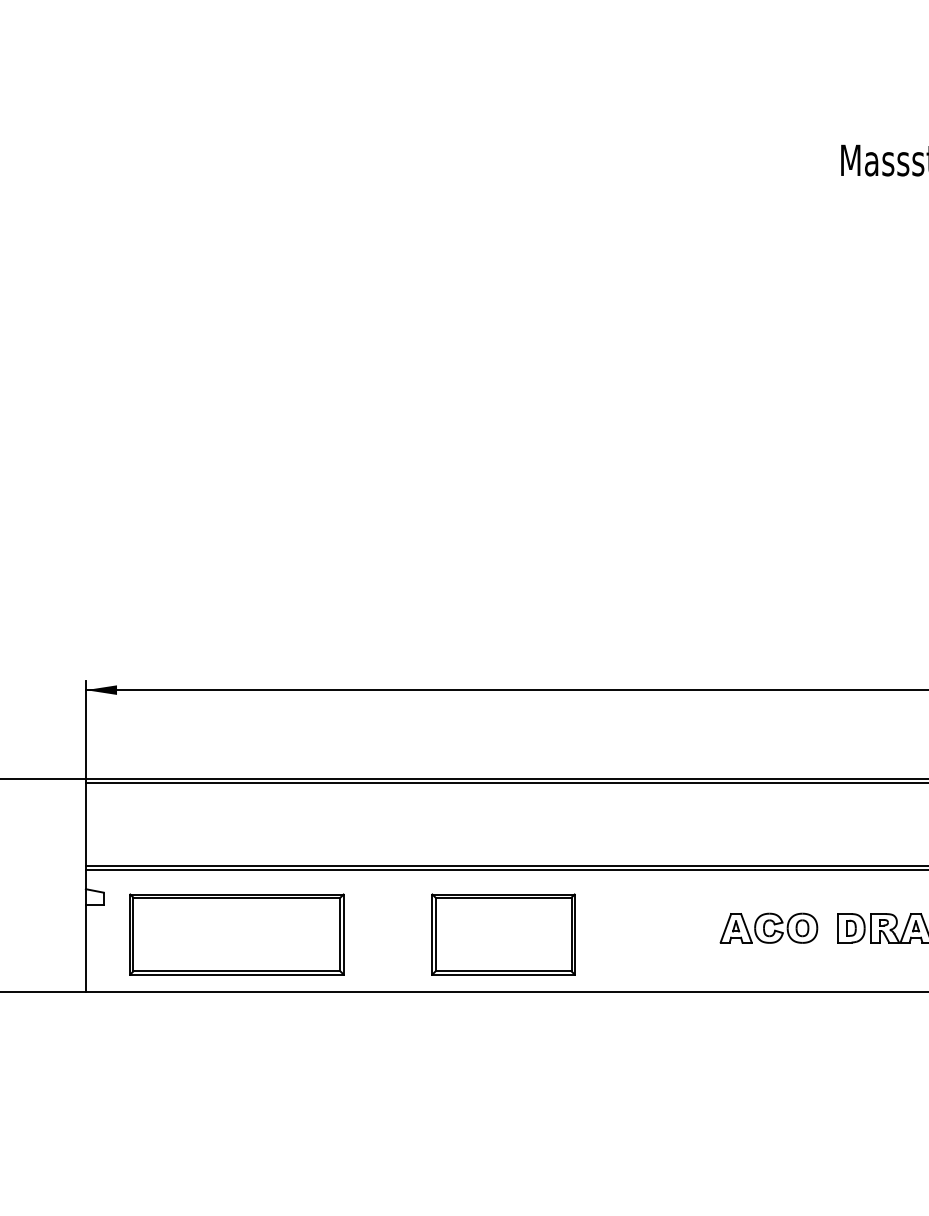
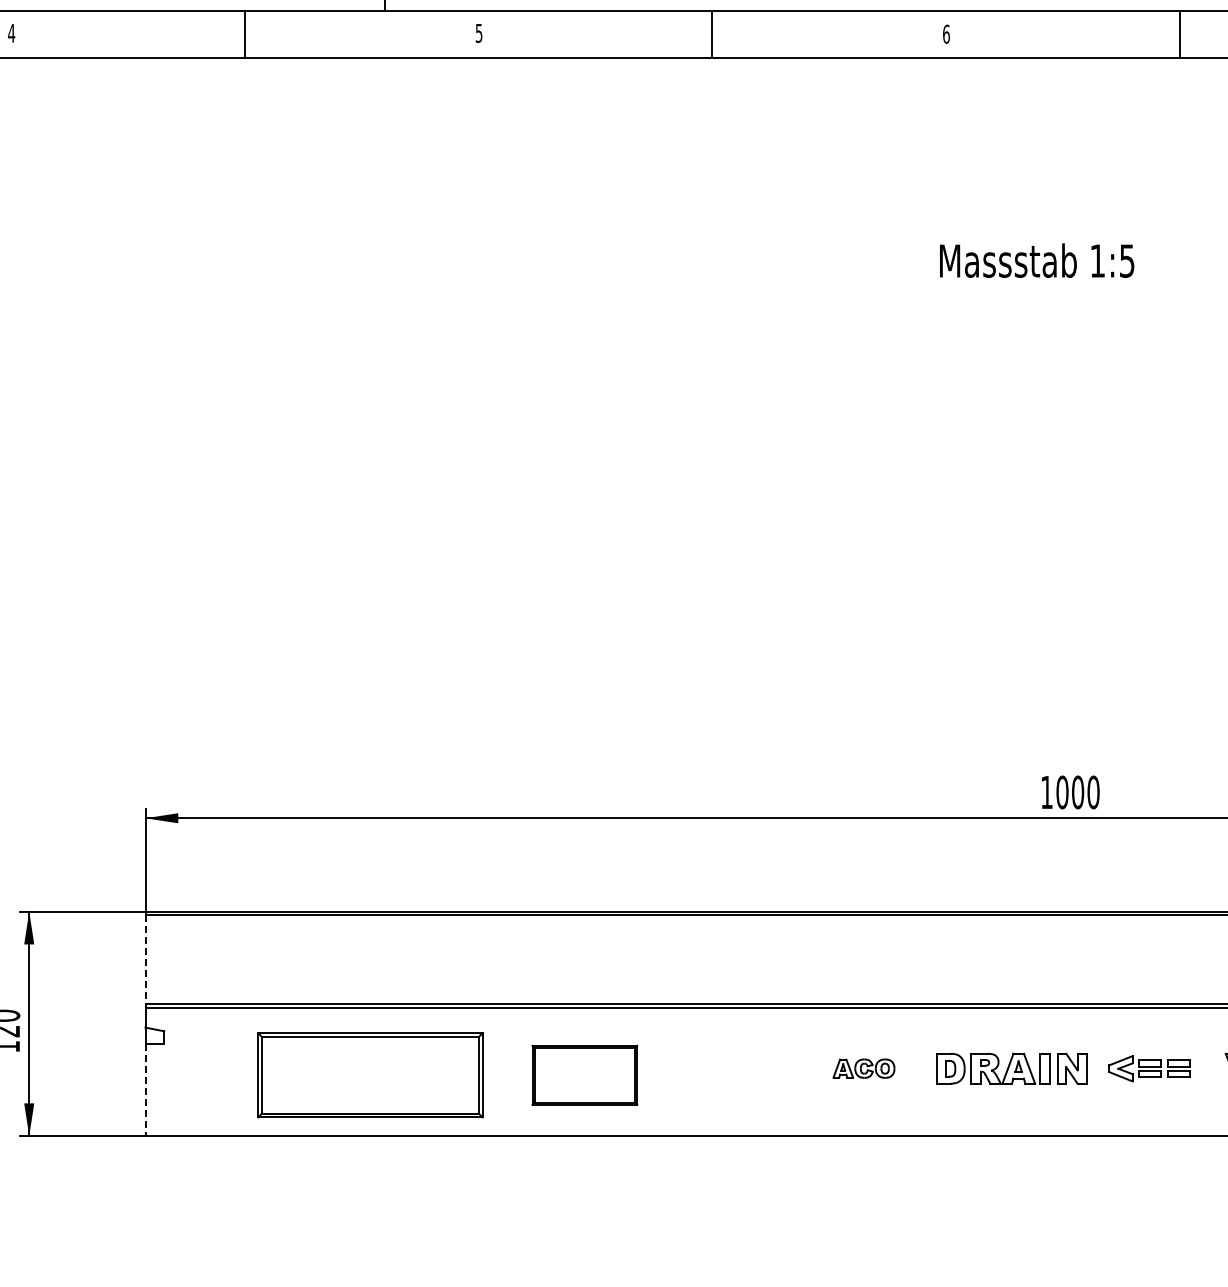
line: (85, 825) -> (145, 960), solid -> dashed
part: (768, 928) -> (863, 1068), size x0.6
part: (237, 934) -> (370, 1075), moved
part: (503, 934) -> (584, 1075), size x0.7
line: (85, 948) -> (145, 1090), solid -> dashed

